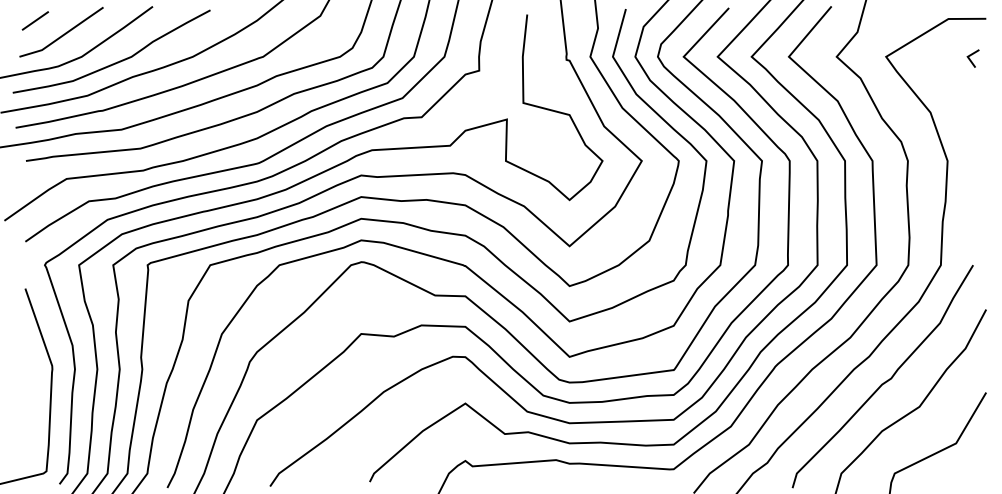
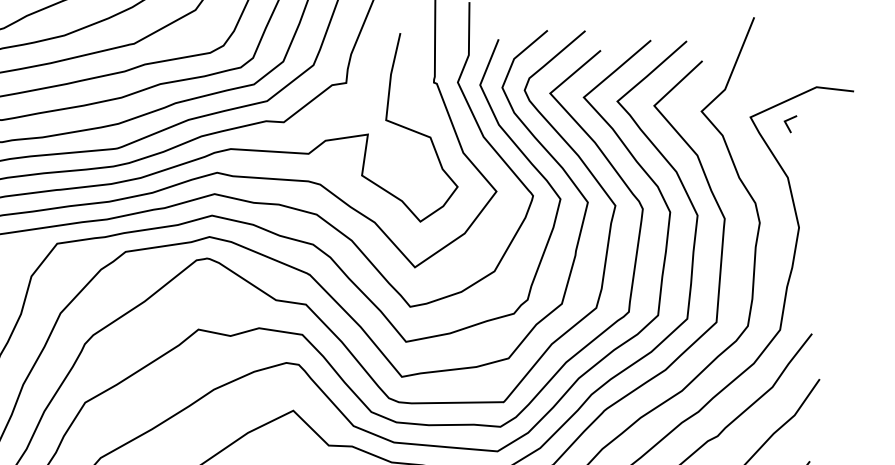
line: (970, 58) -> (787, 123), moved

